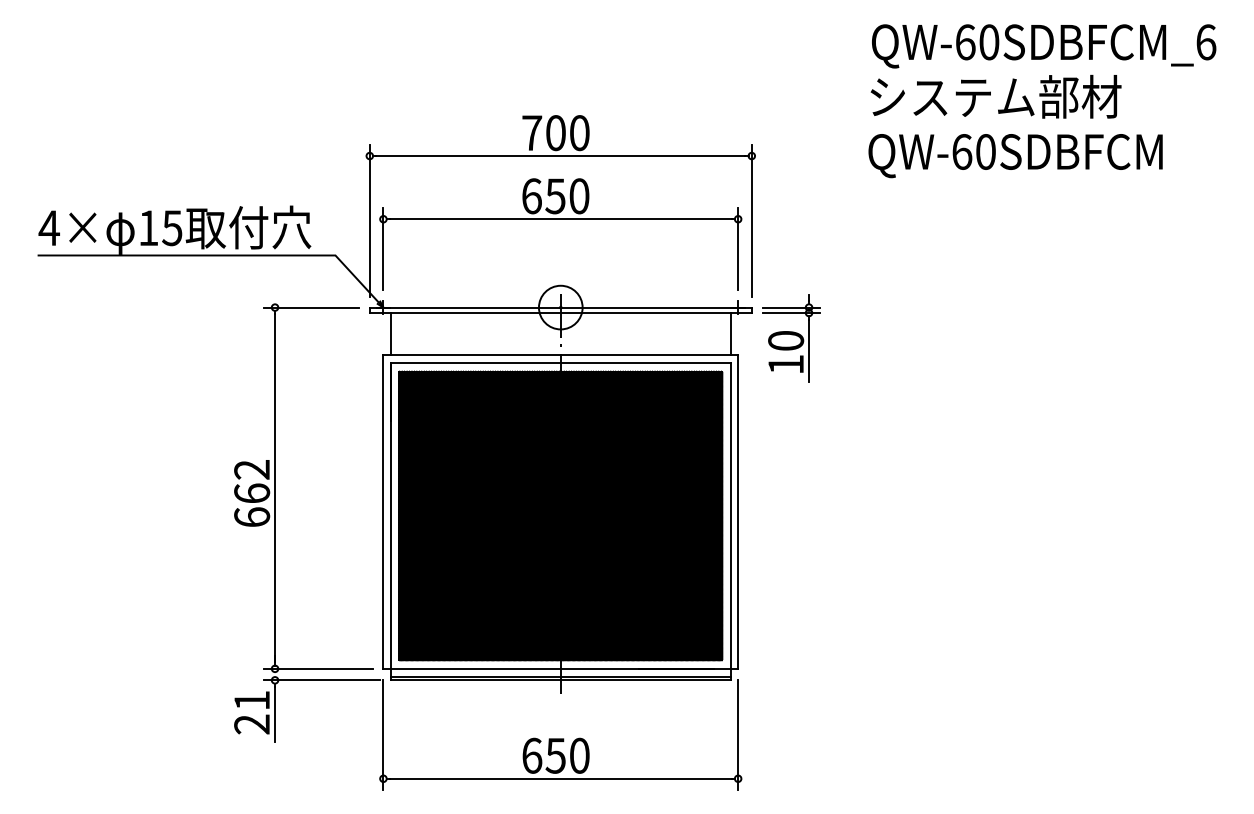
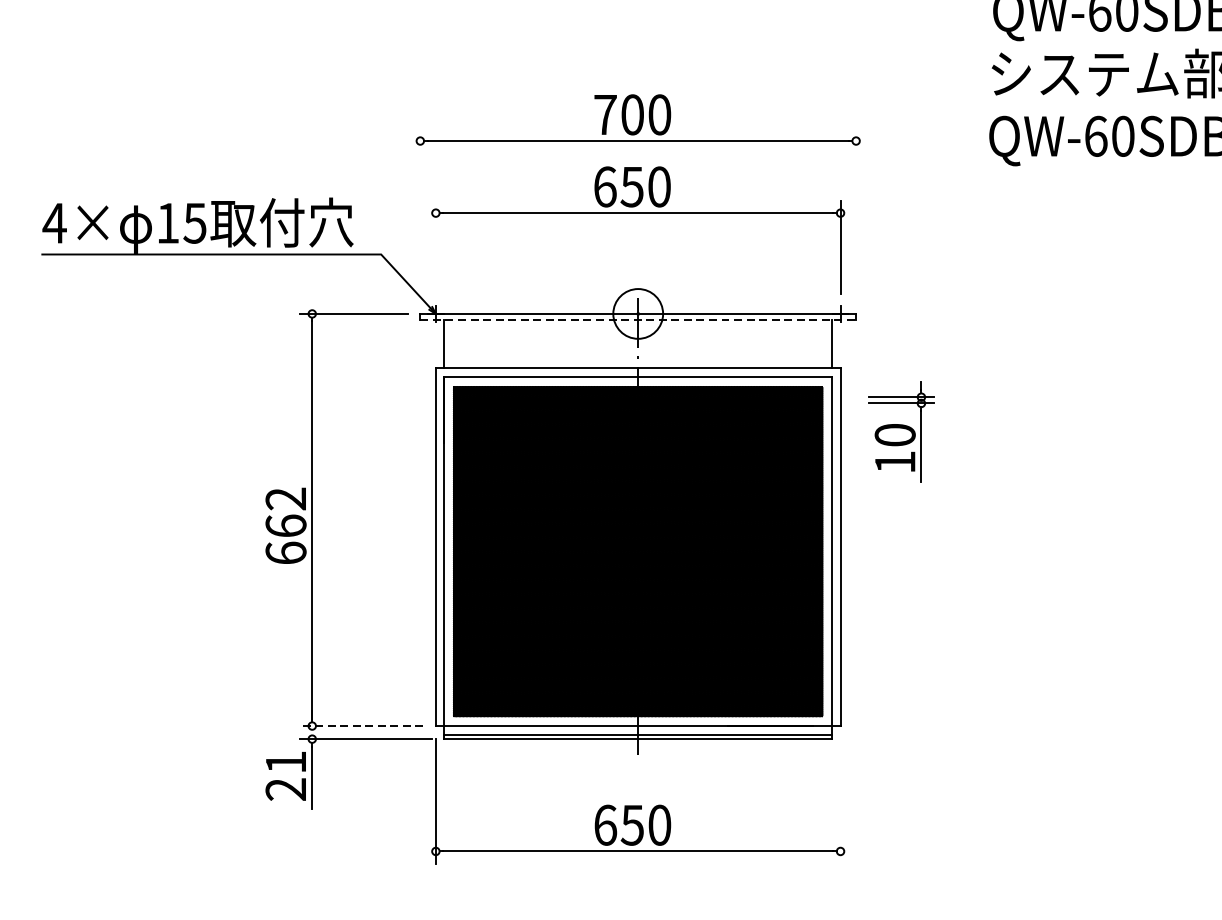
line: (369, 220) -> (419, 214), removed
line: (751, 220) -> (855, 214), removed
line: (383, 248) -> (435, 246), removed
line: (561, 313) -> (639, 320), solid -> dashed
part: (791, 338) -> (901, 432), moved
line: (317, 668) -> (360, 725), solid -> dashed
line: (738, 734) -> (840, 800), removed

